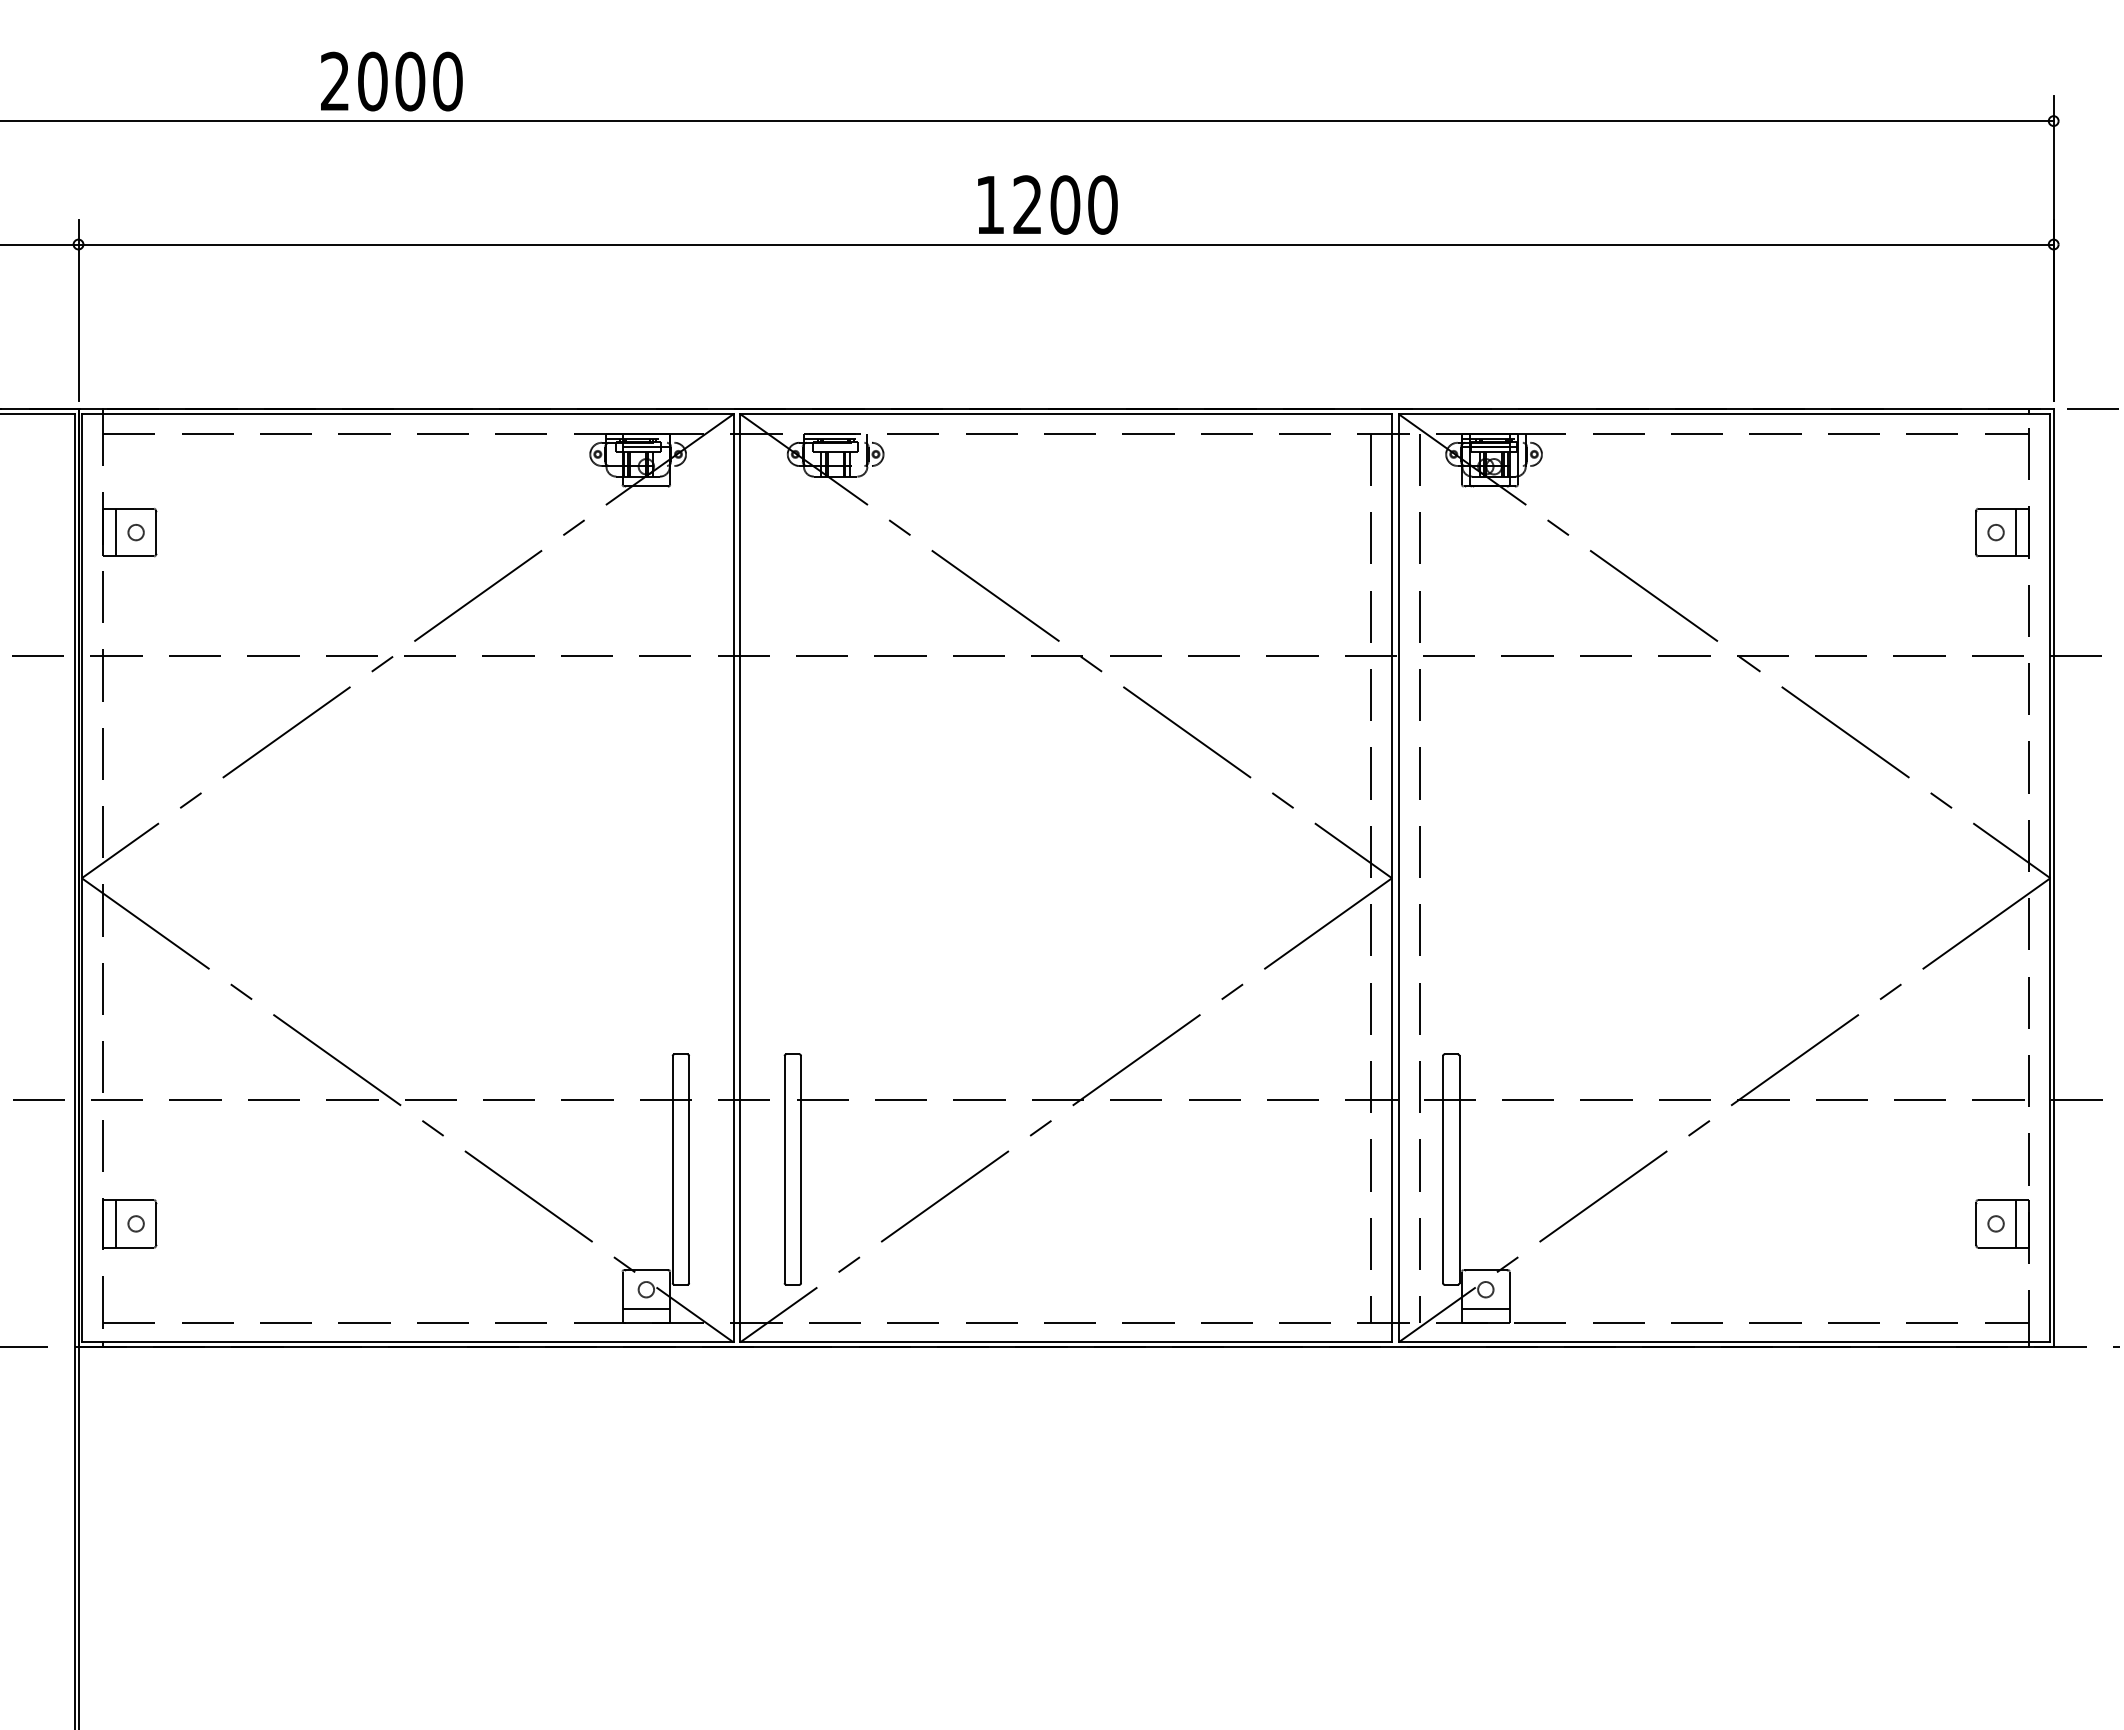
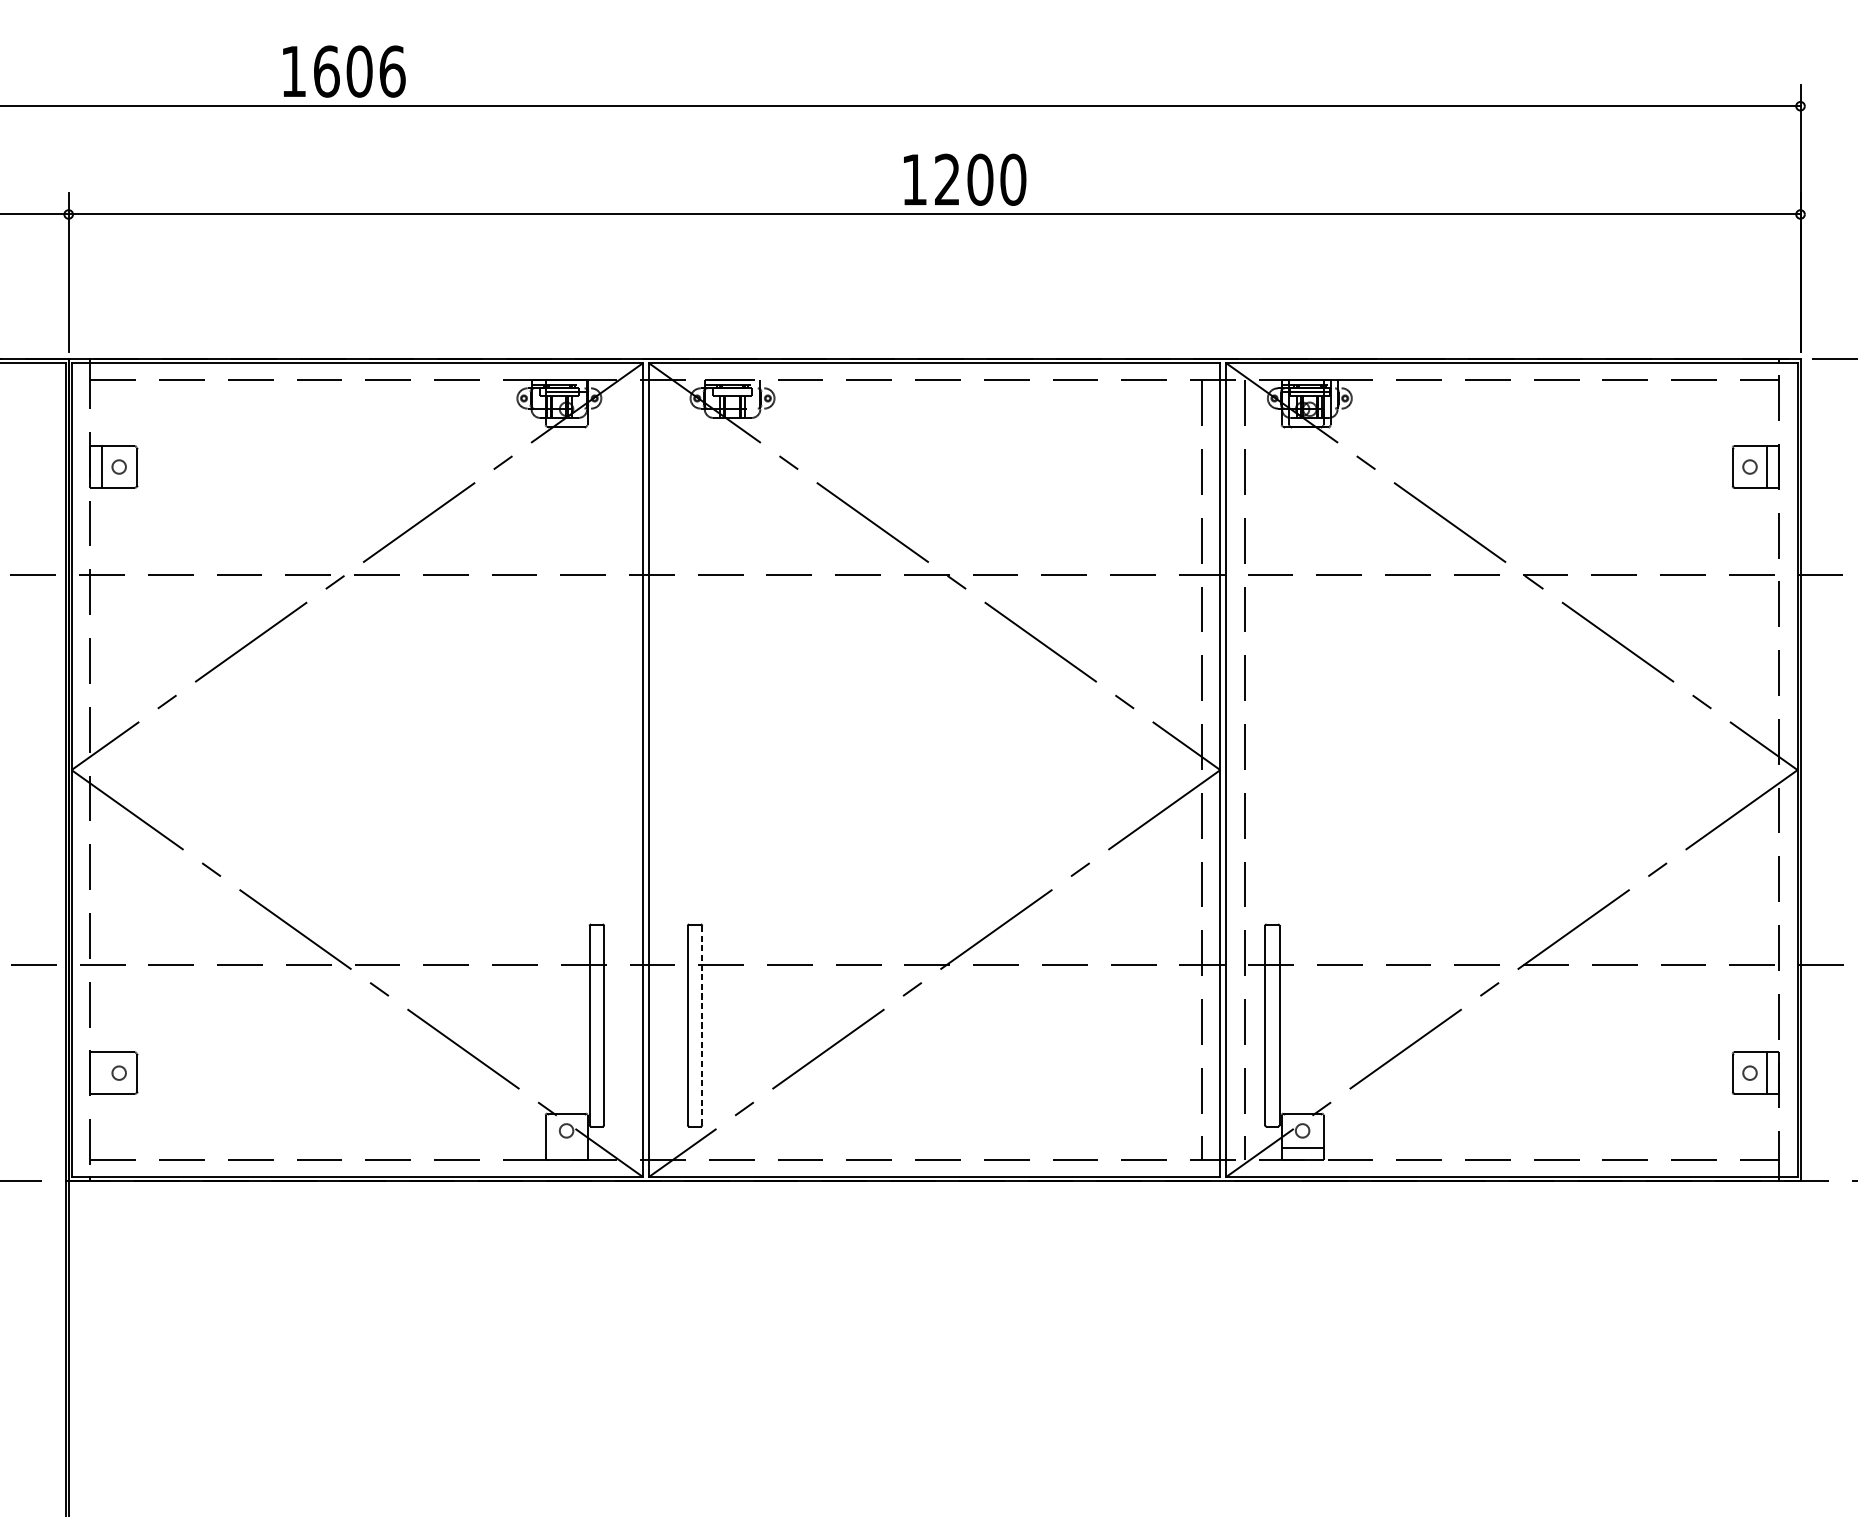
text: (391, 81) -> (343, 71), 2000 -> 1606
text: (1047, 204) -> (964, 179), moved
line: (801, 1169) -> (702, 1025), solid -> dashed
line: (116, 1223) -> (101, 1072), removed
line: (646, 1309) -> (566, 1148), removed

